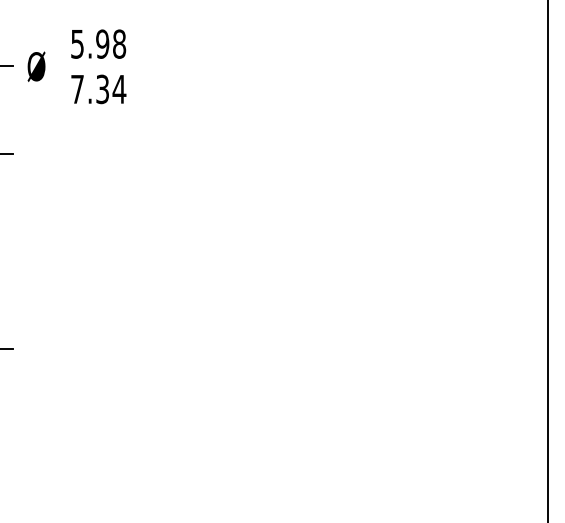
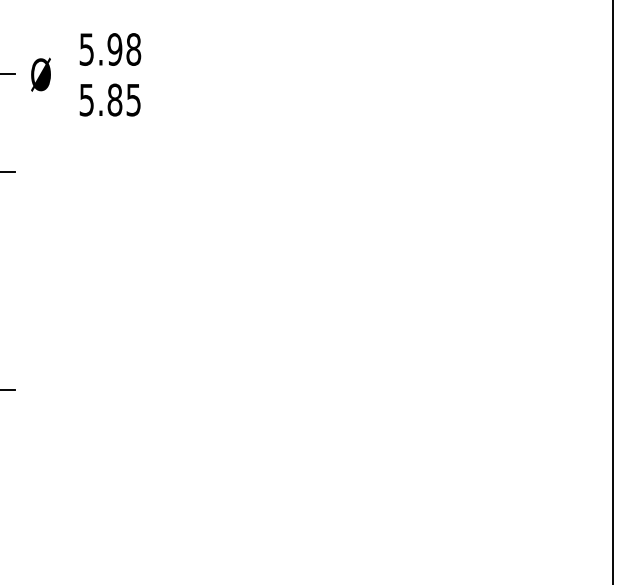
text: (98, 89) -> (110, 100), 7.34 -> 5.85

